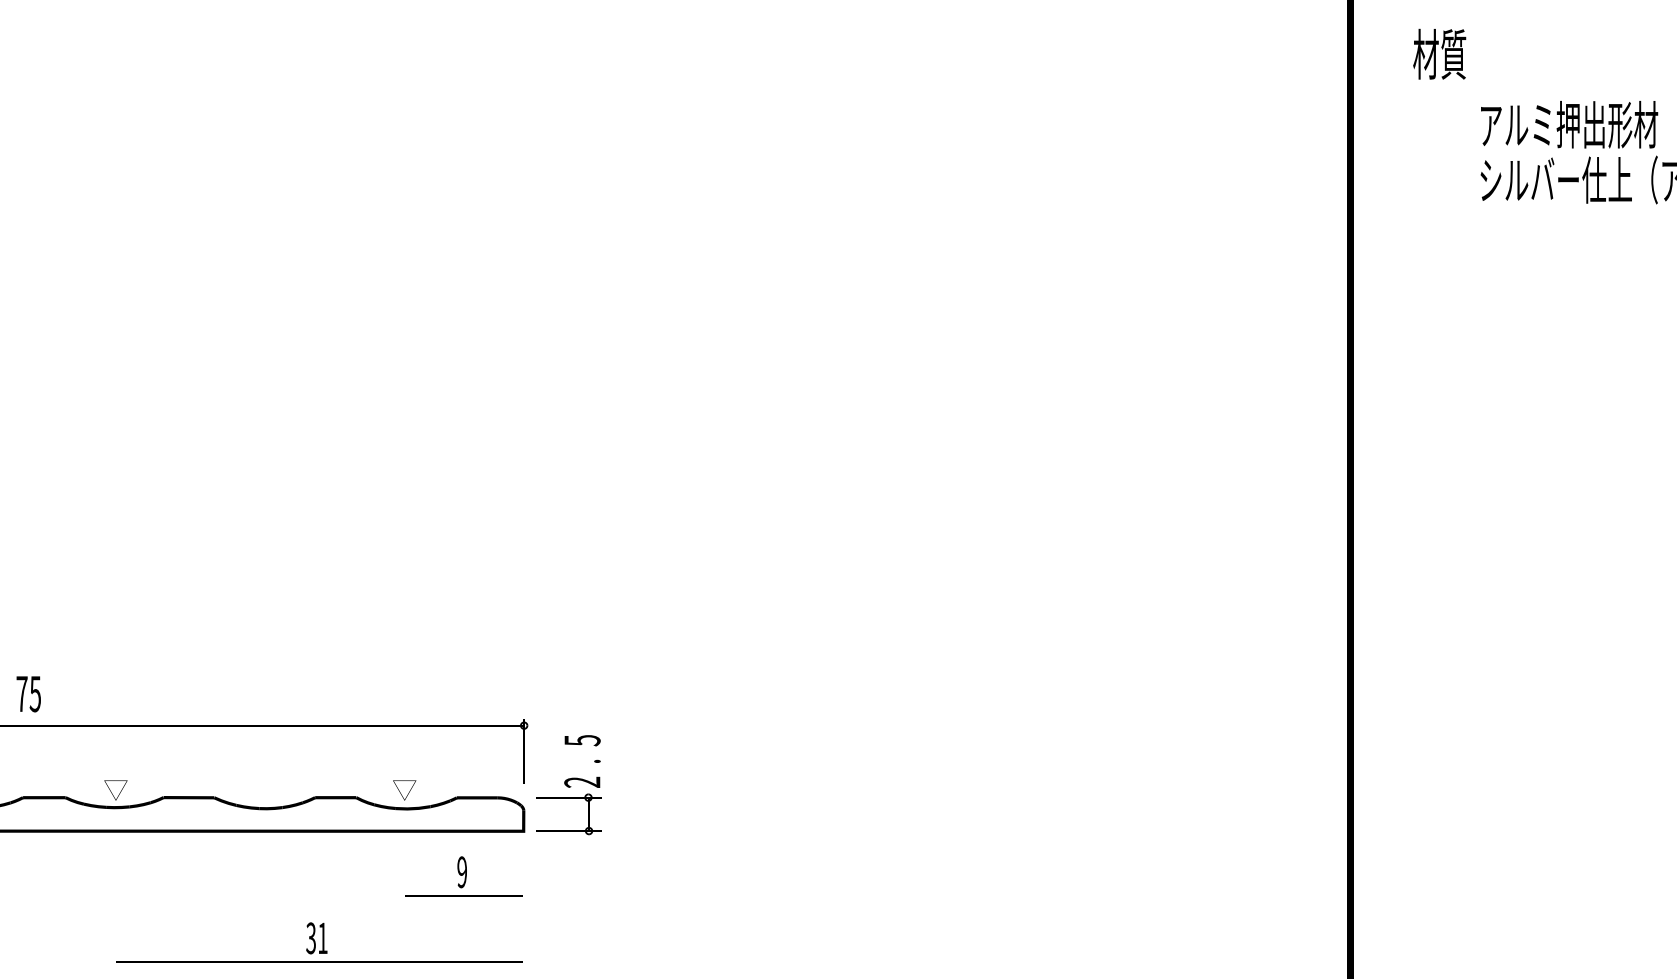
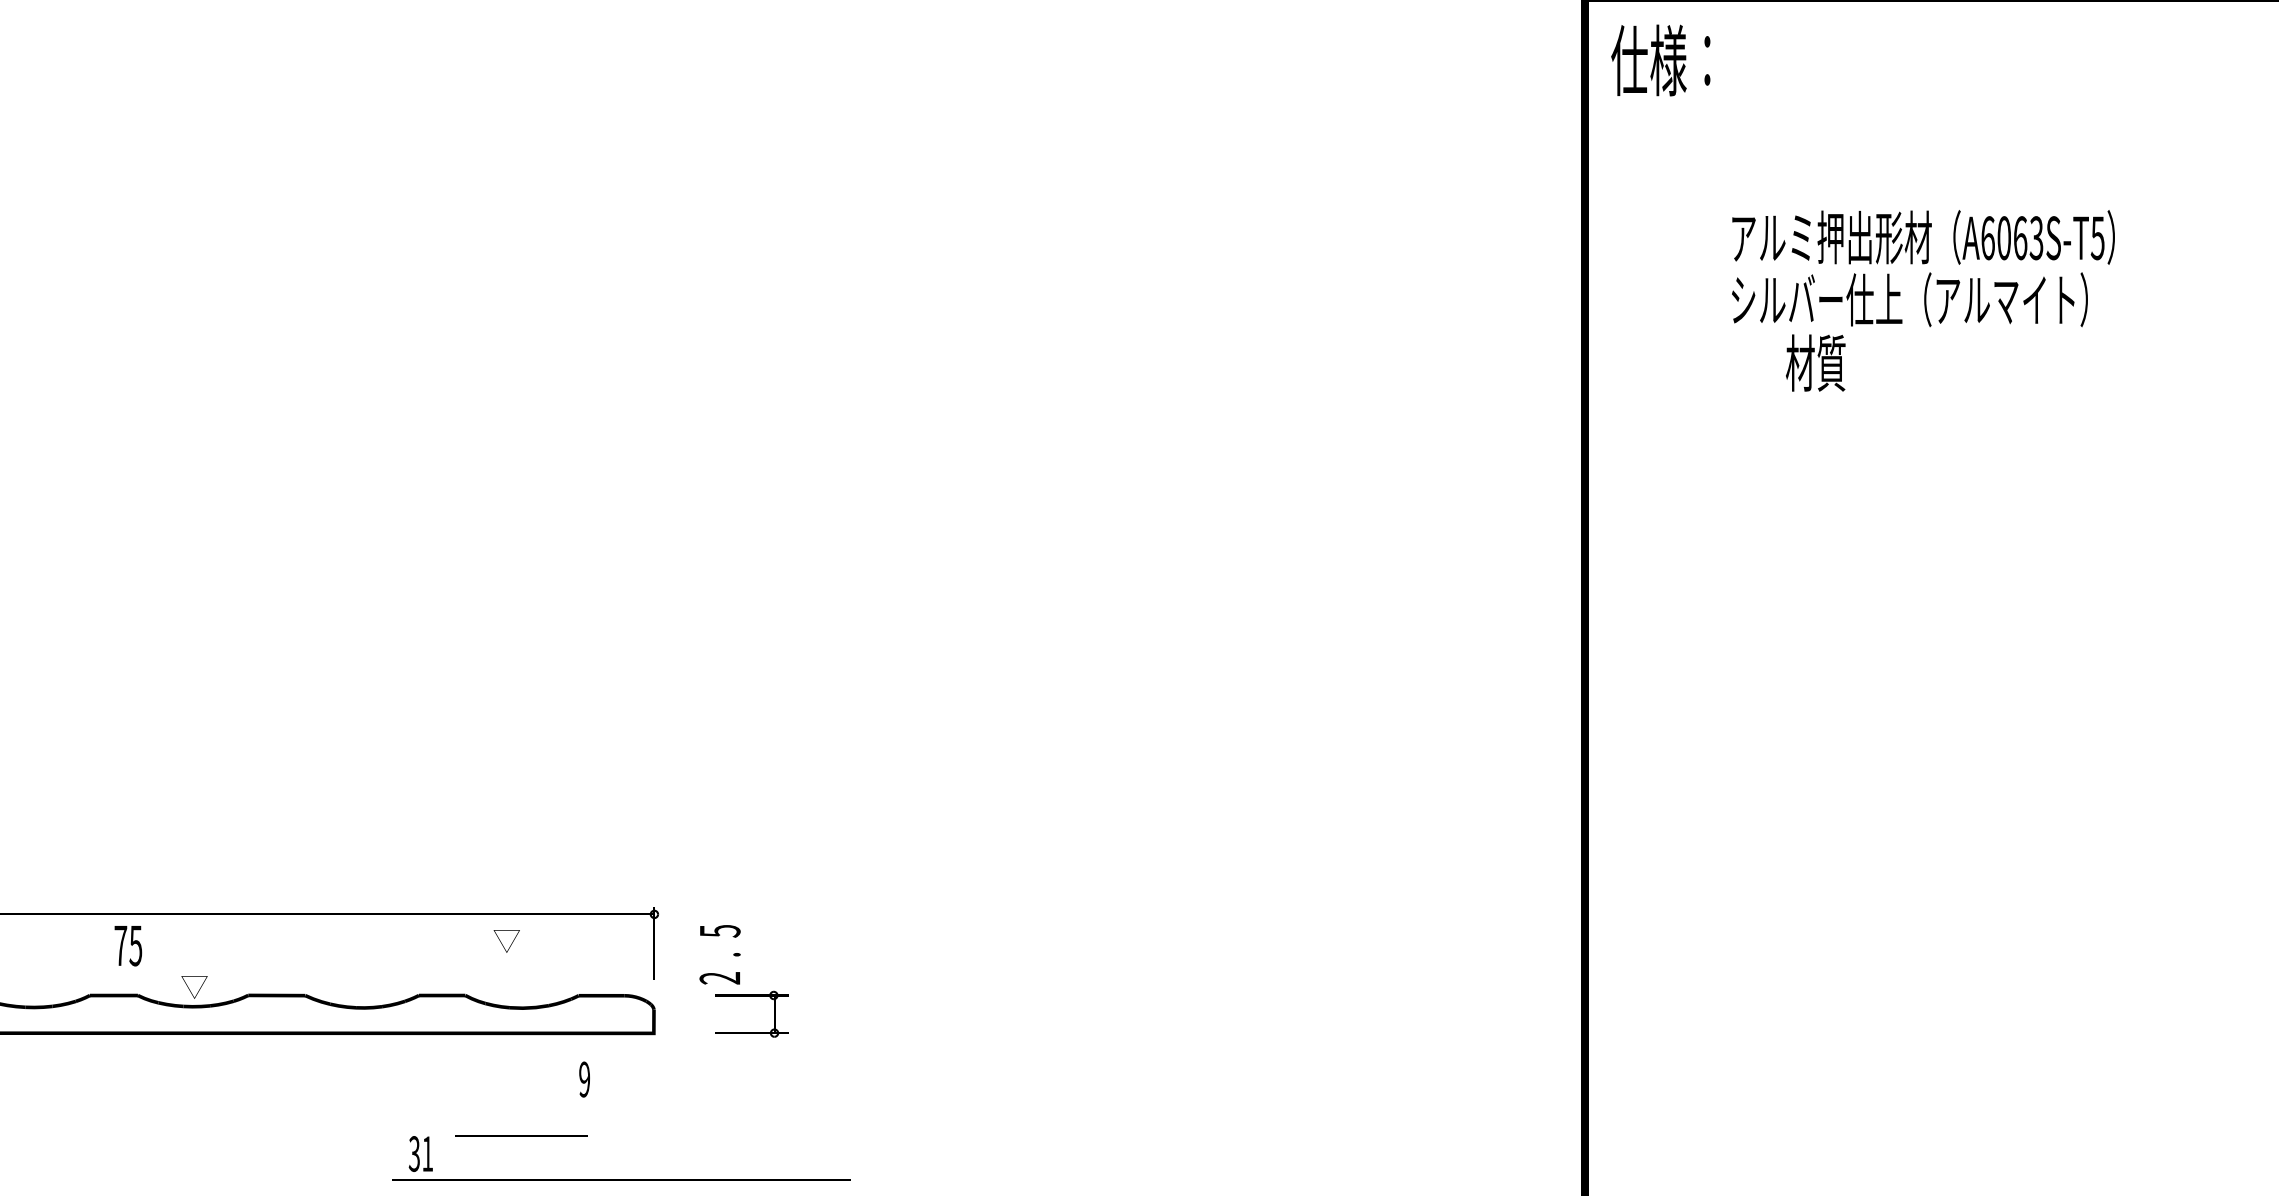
text: (1439, 53) -> (1815, 362), moved
text: (28, 694) -> (128, 946), moved
part: (404, 790) -> (506, 941), moved
part: (568, 798) -> (751, 996), moved
line: (463, 895) -> (521, 1135), moved
line: (319, 960) -> (621, 1179), moved

